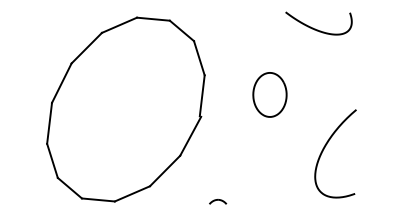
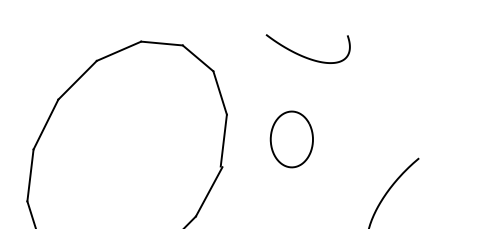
curve: (315, 28) -> (303, 55), moved
curve: (254, 94) -> (272, 138), moved

